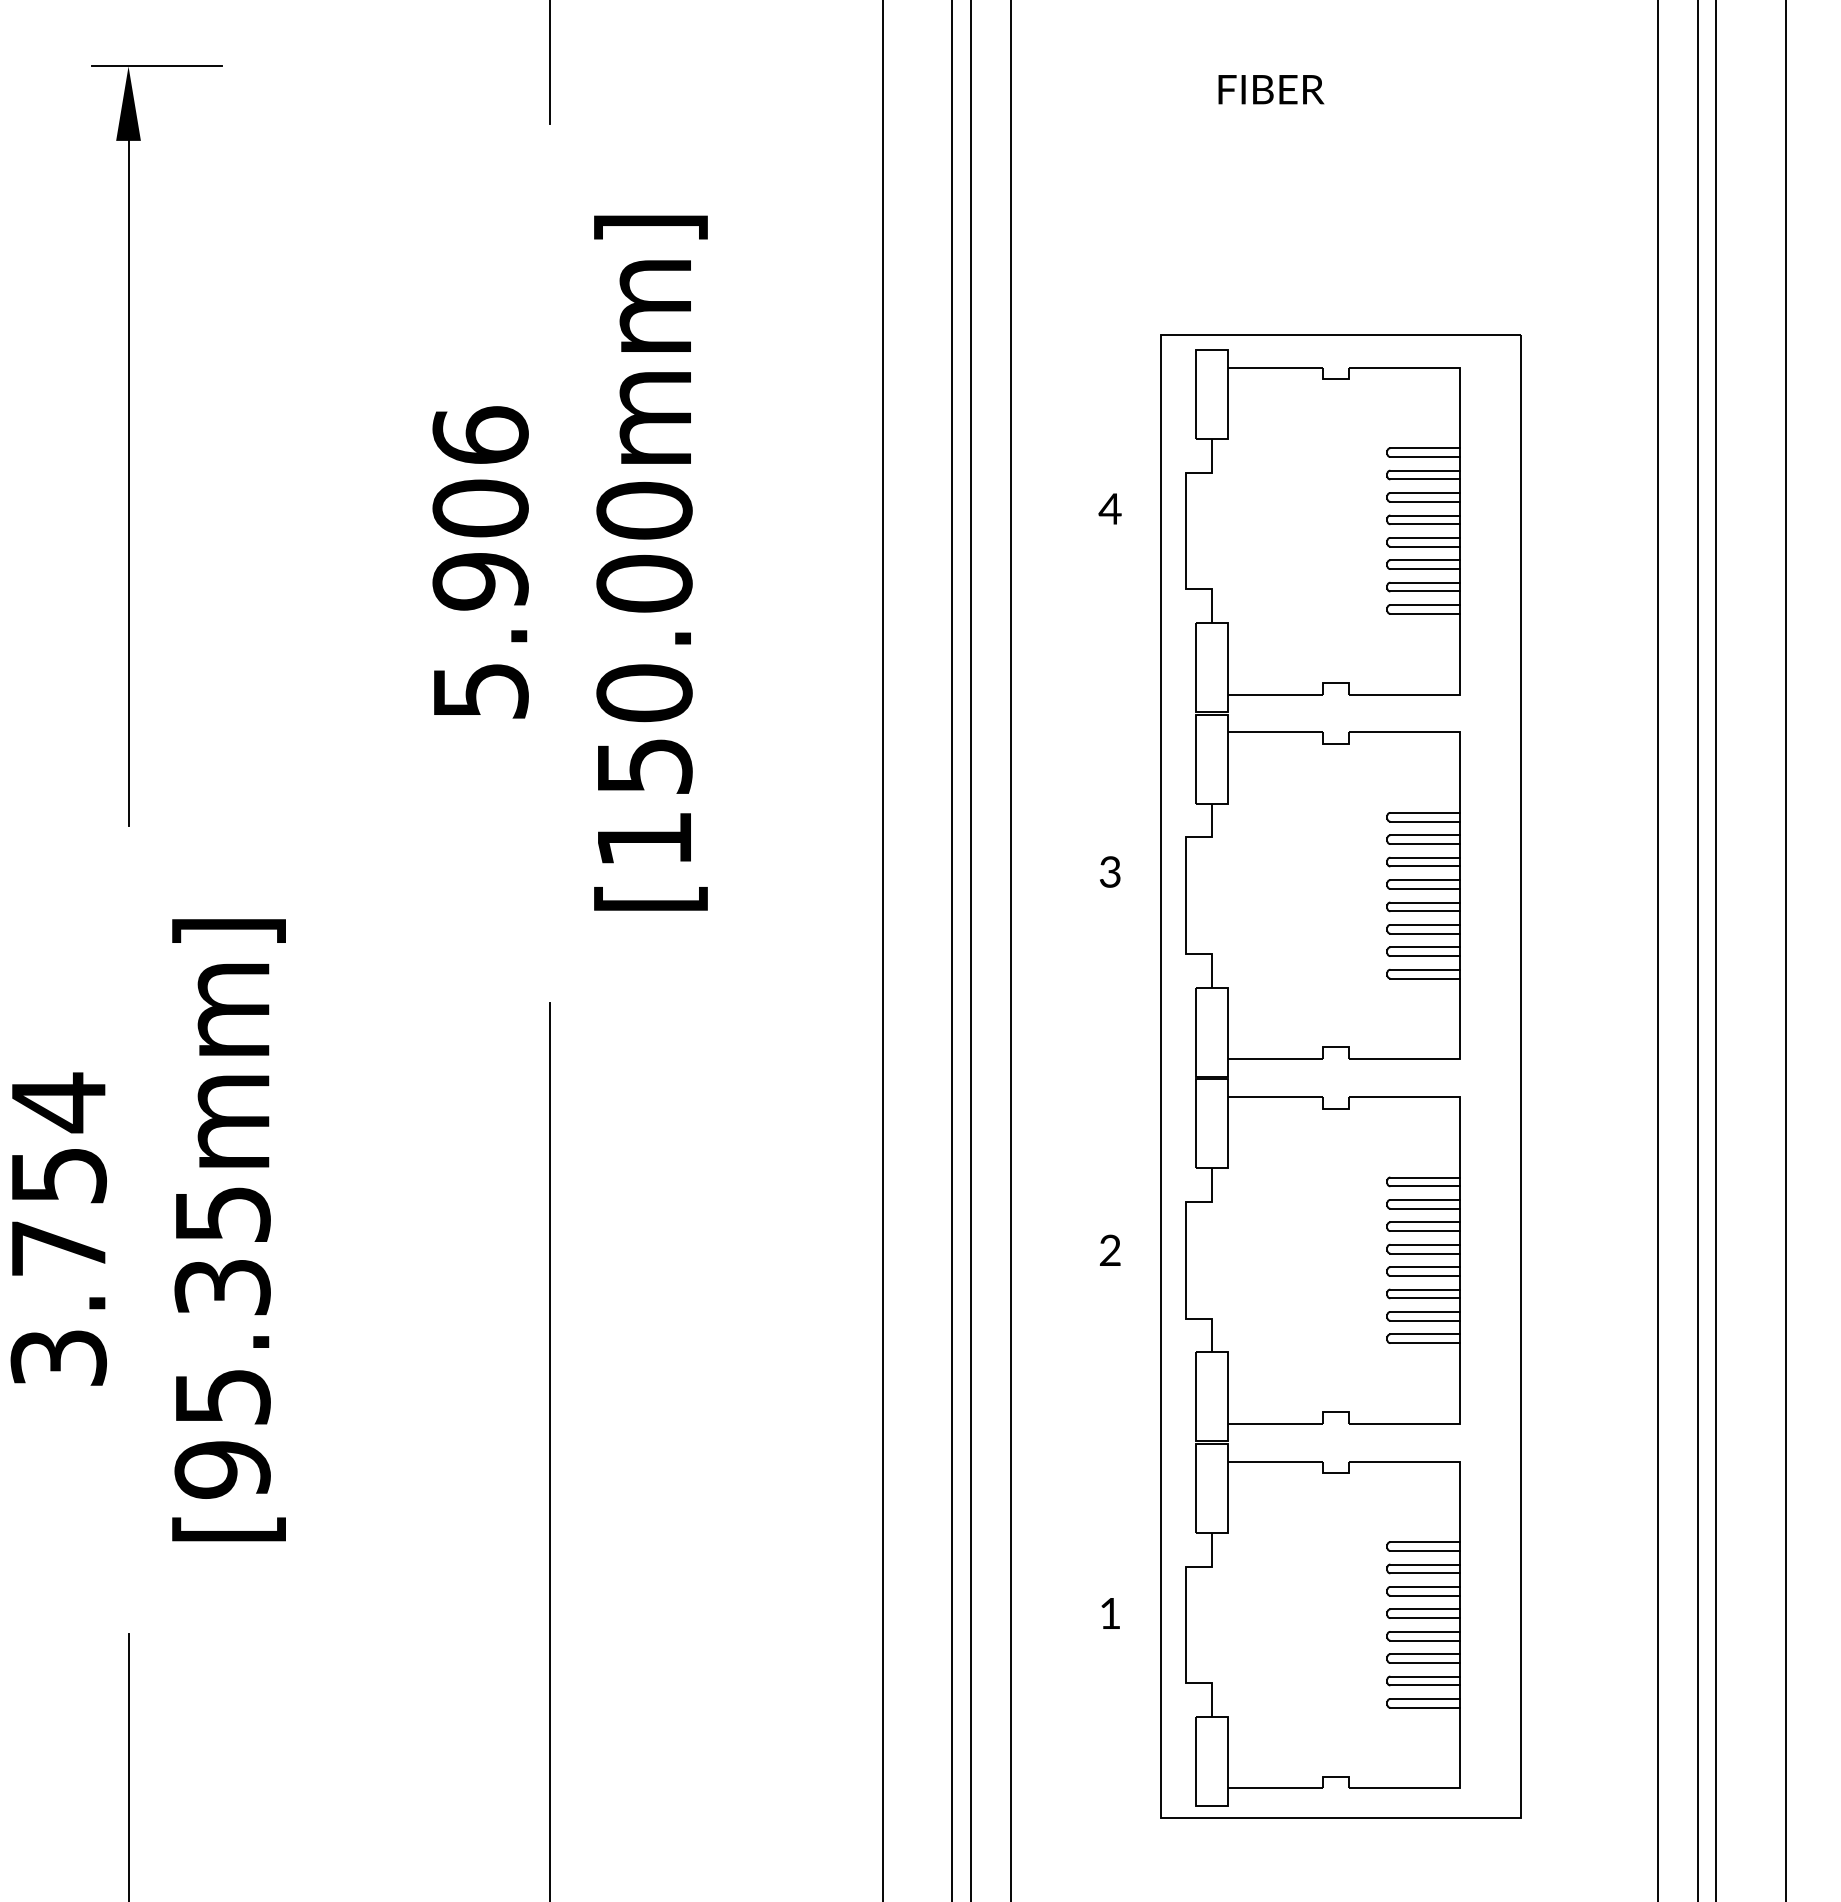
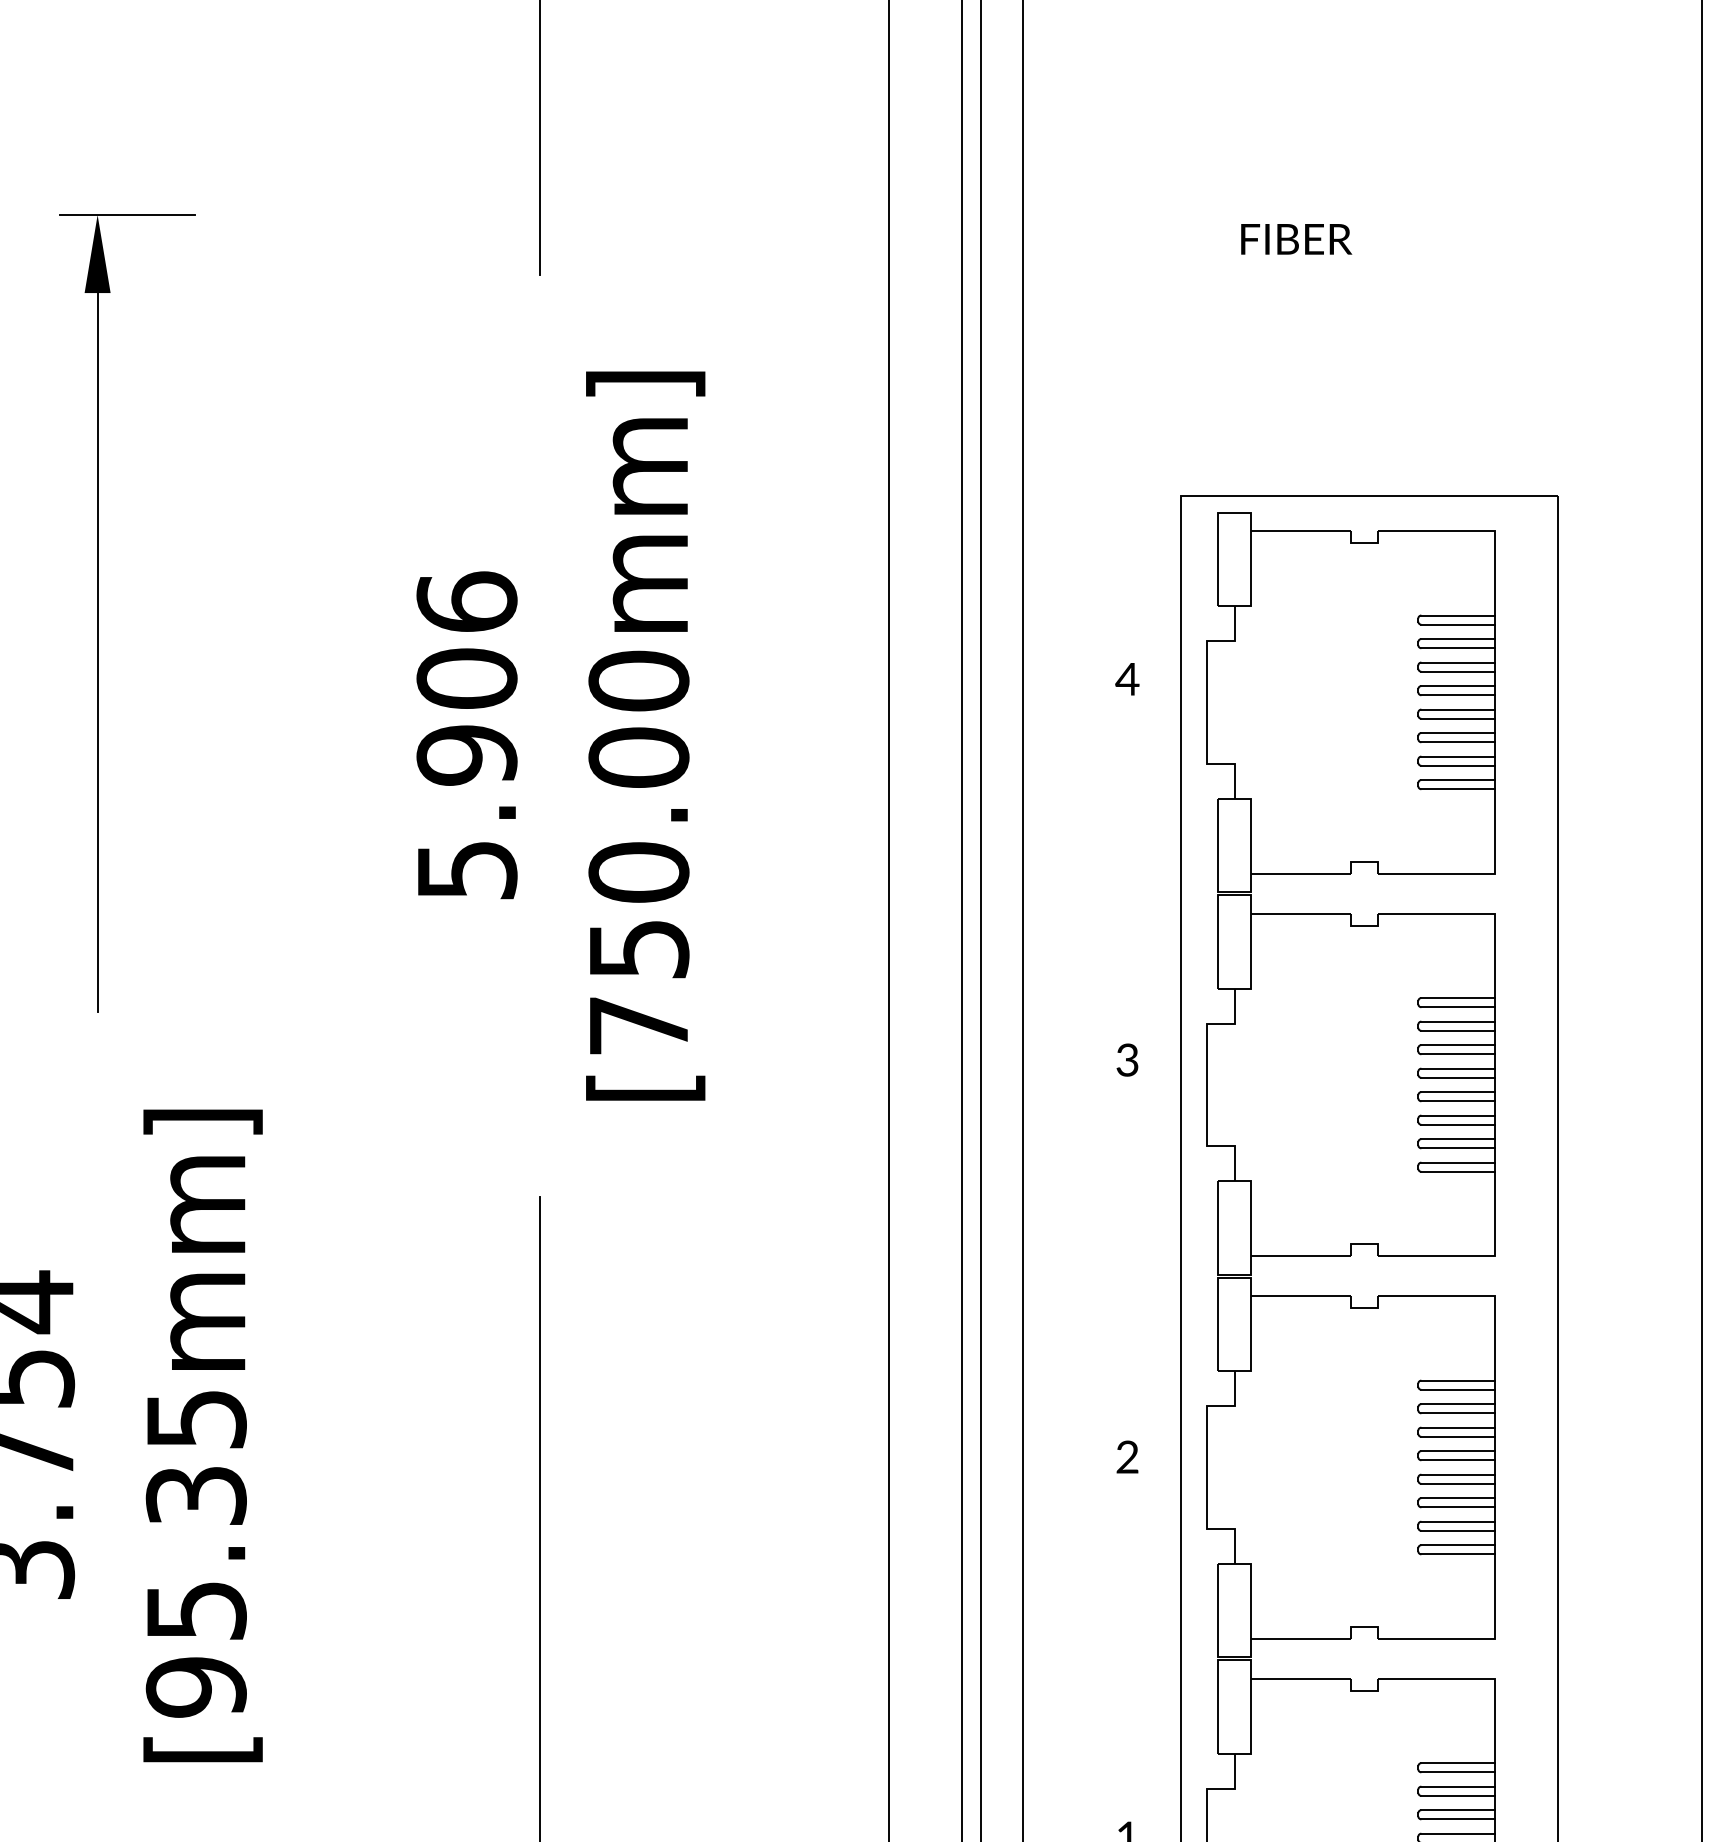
text: (644, 839) -> (638, 1025), [150.00mm] -> [750.00mm]

